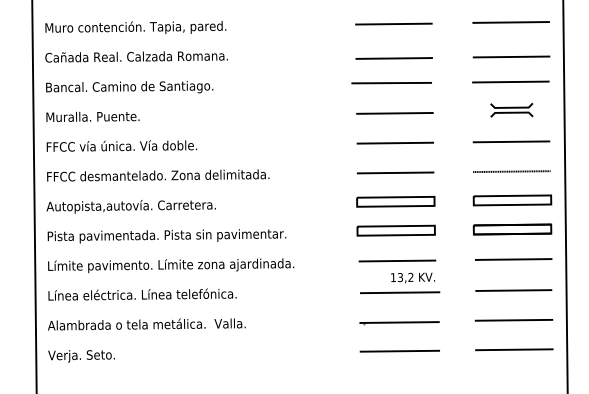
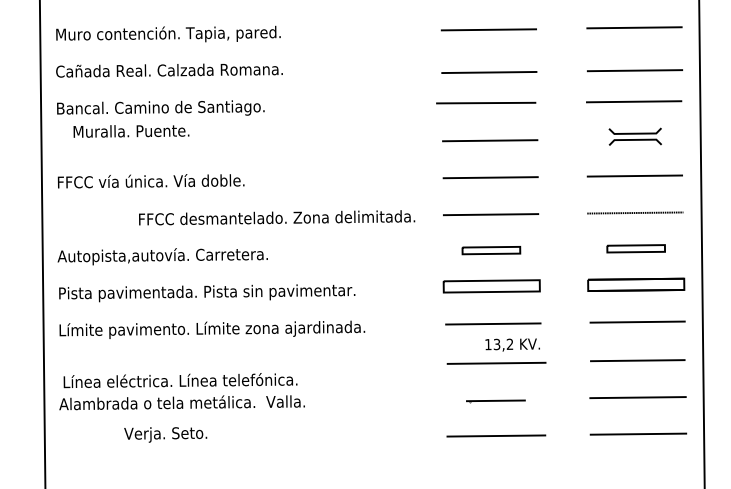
text: (92, 116) -> (130, 130), moved
text: (158, 175) -> (277, 217), moved
part: (512, 200) -> (636, 248), size x0.6
part: (395, 201) -> (490, 250), size x0.6
text: (142, 294) -> (180, 380), moved
part: (399, 323) -> (495, 401), size x0.6
text: (81, 356) -> (165, 435), moved

